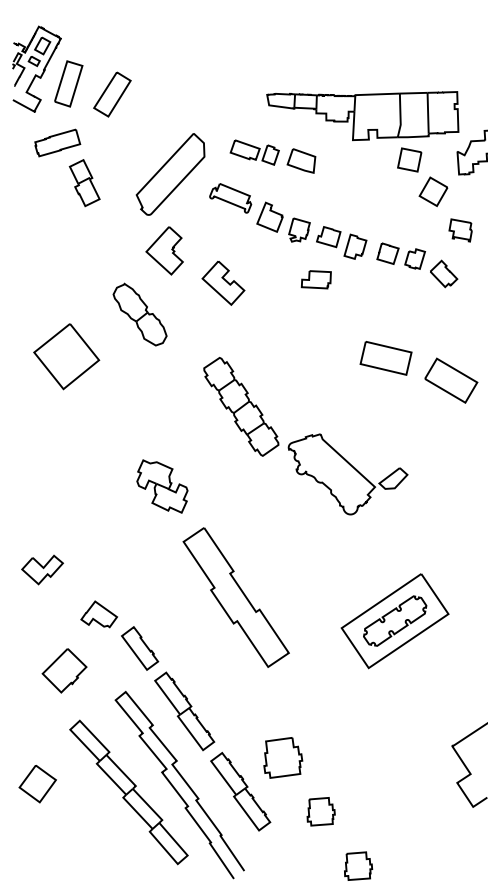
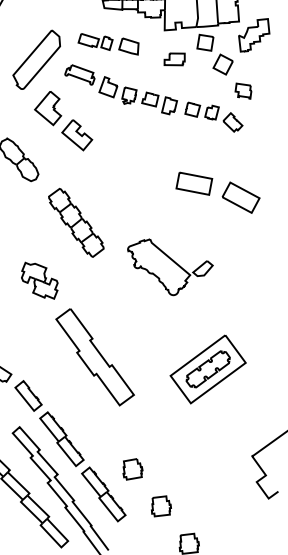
part: (164, 250) -> (47, 108), moved
part: (315, 279) -> (174, 59), moved
part: (241, 406) -> (76, 222), moved
part: (282, 757) -> (132, 469), size x0.71

